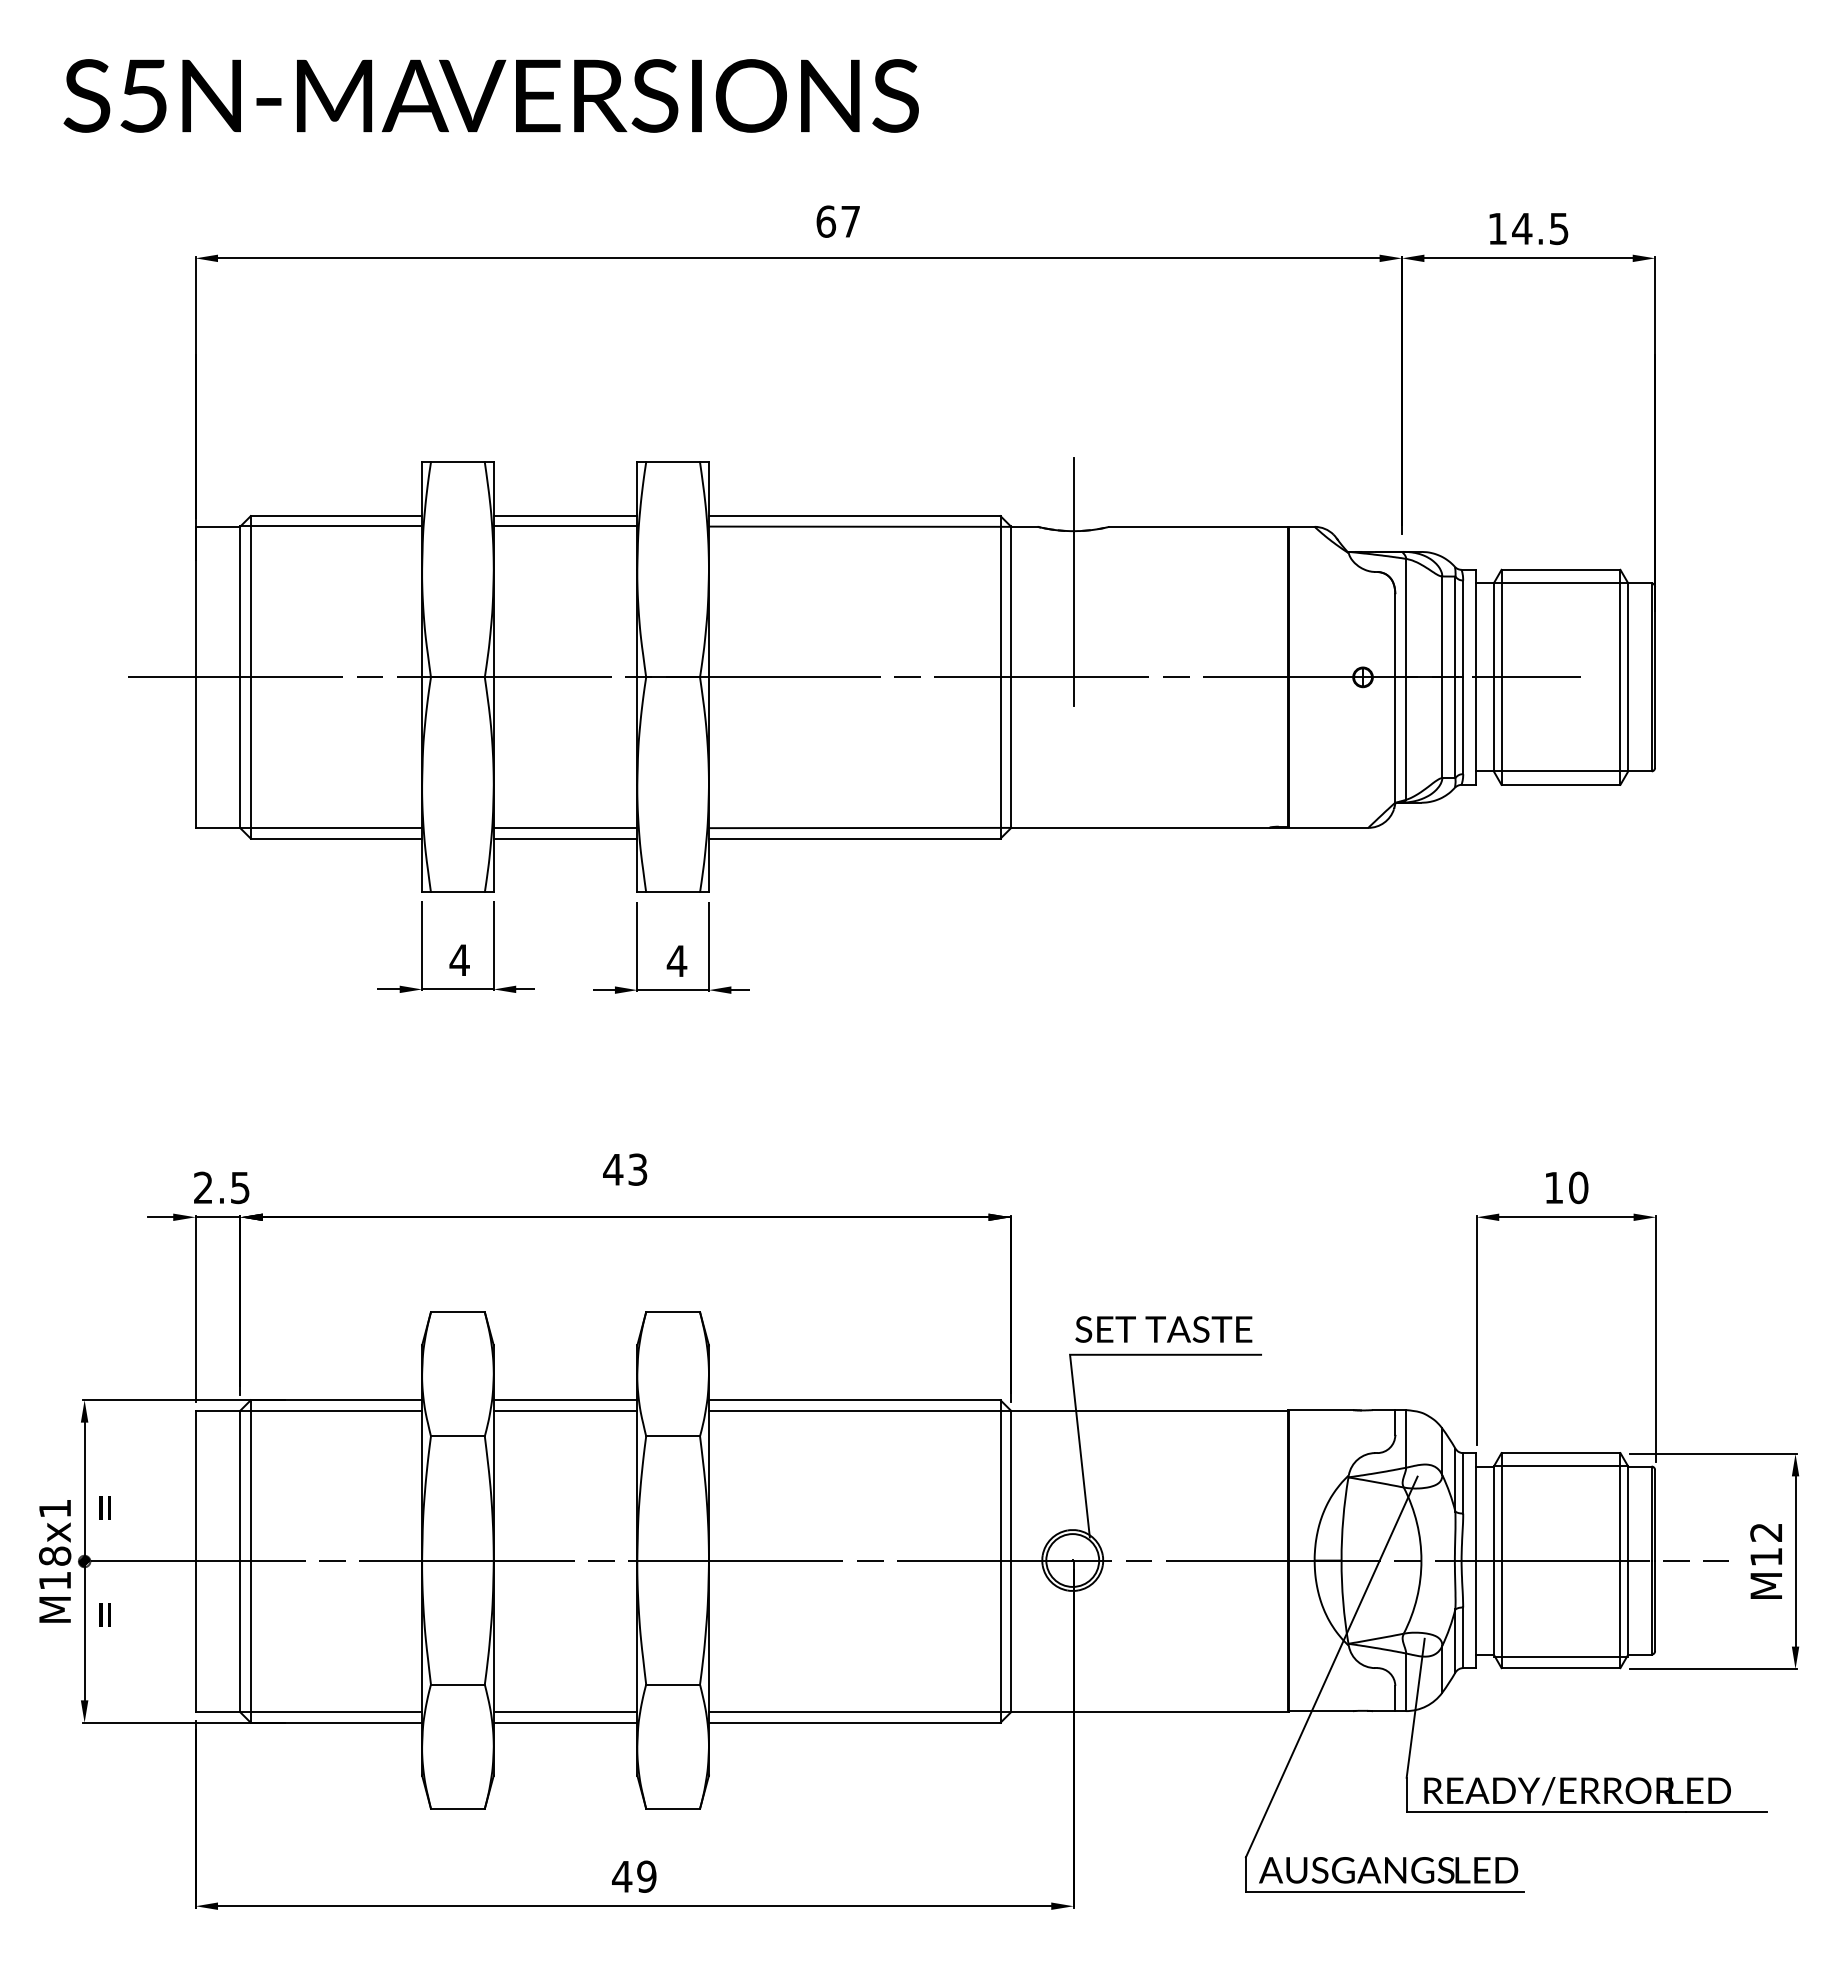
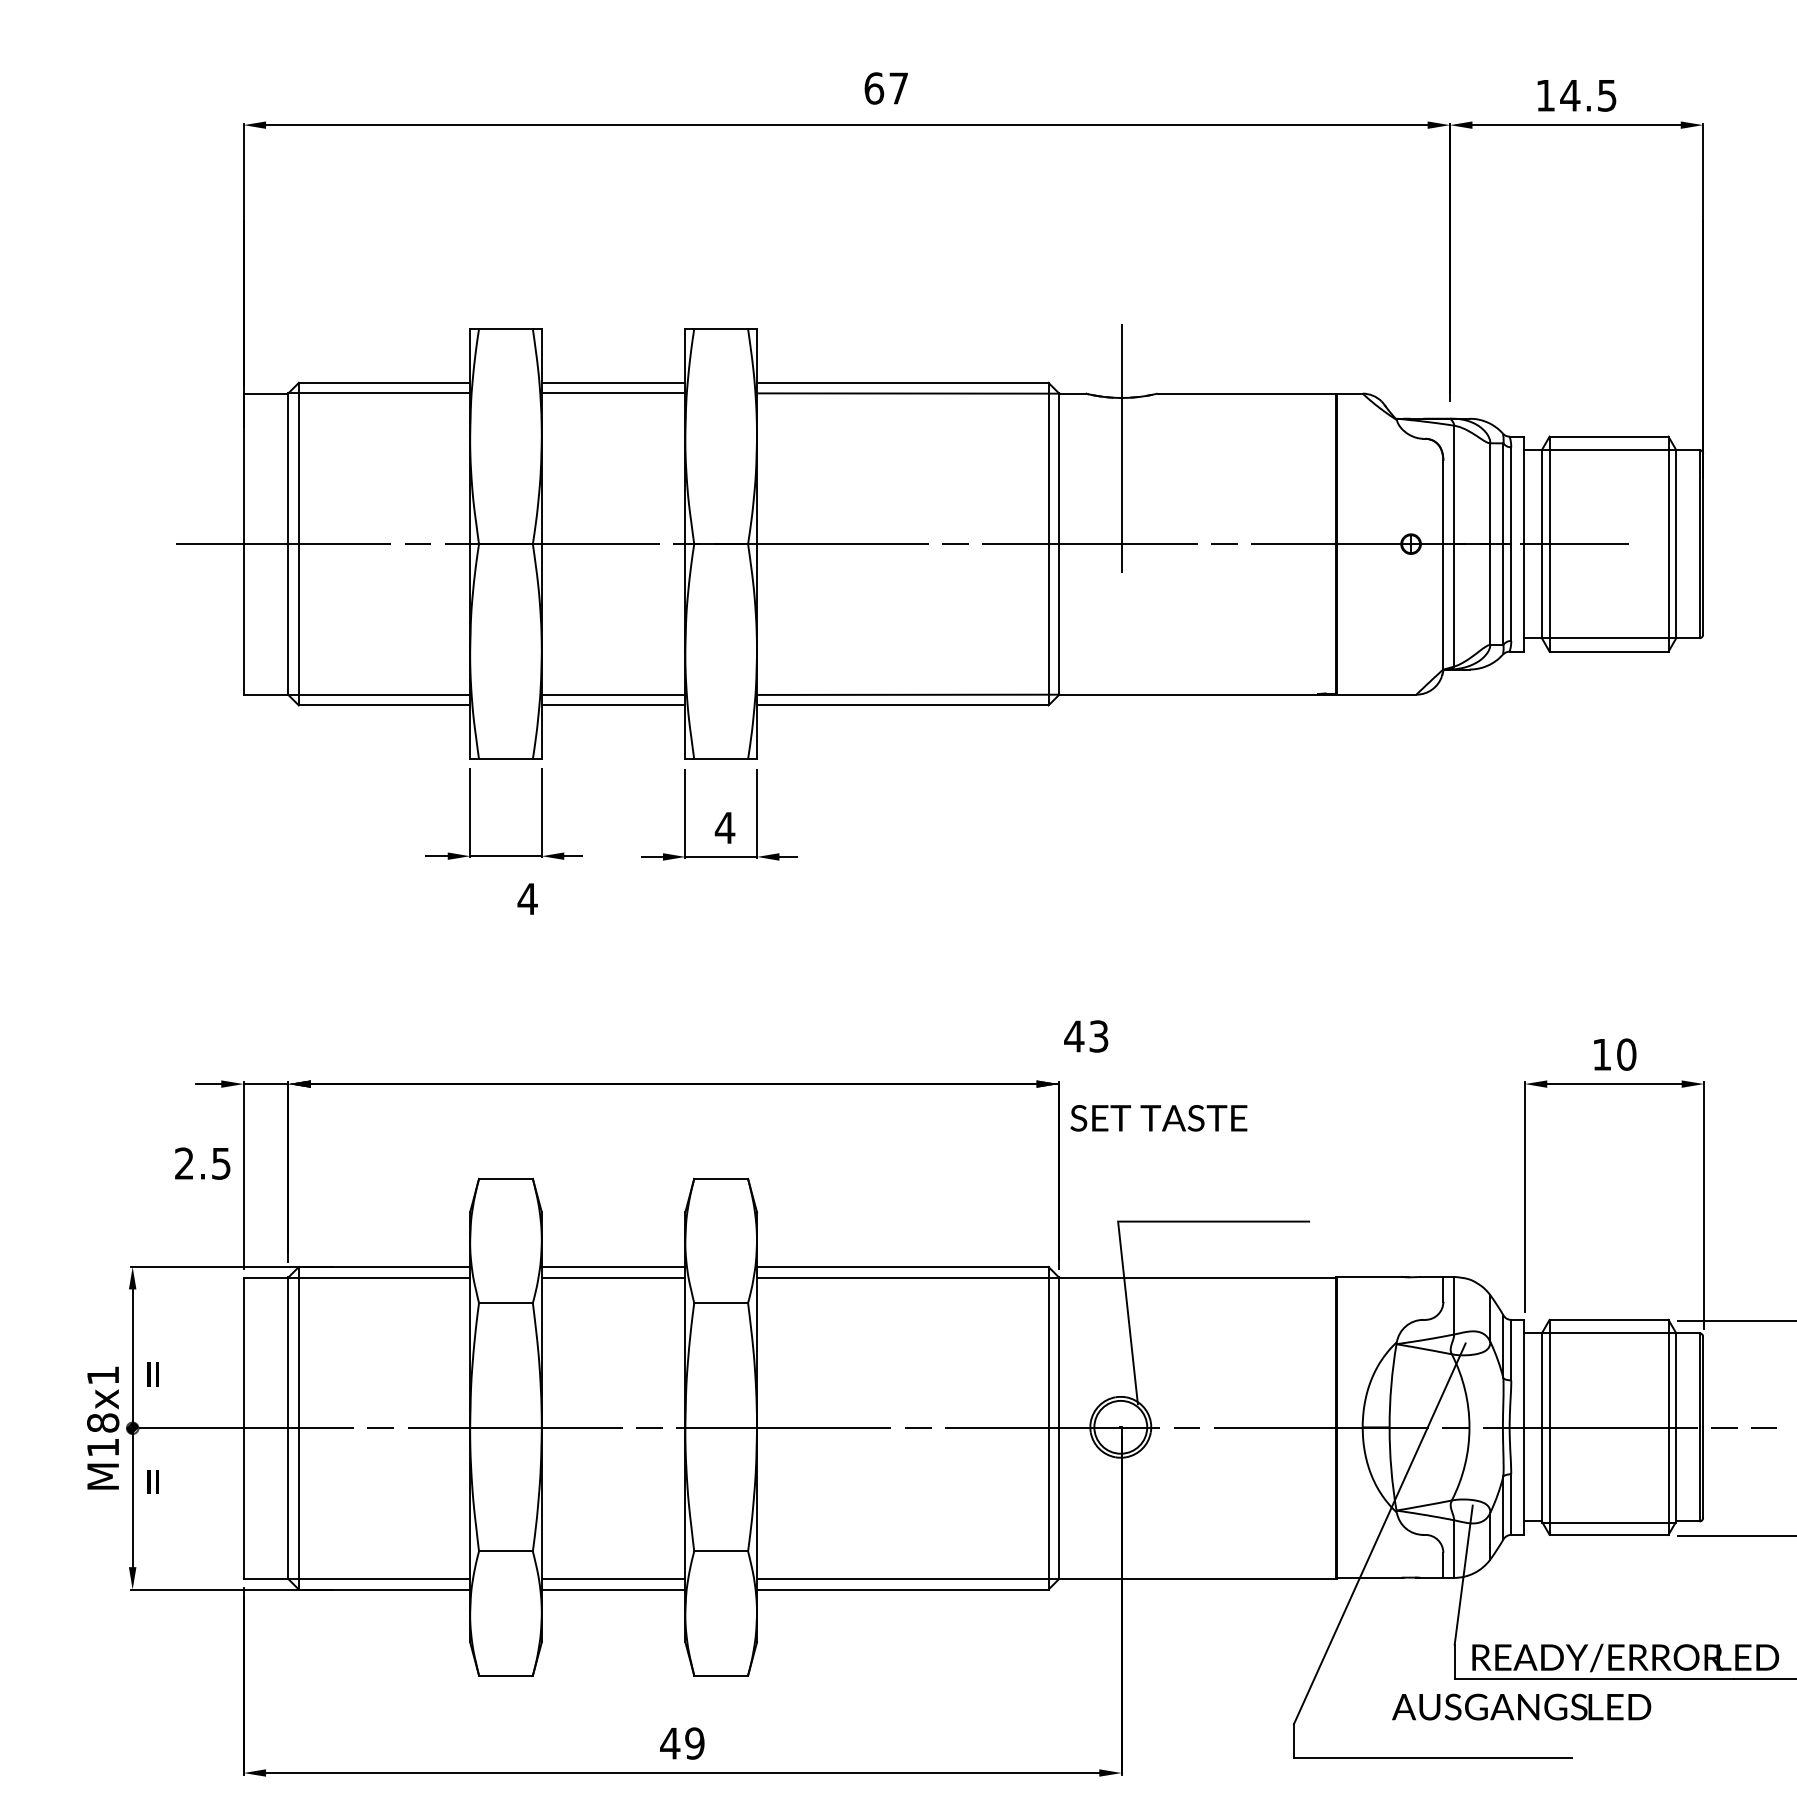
text: (459, 959) -> (527, 898), moved
text: (625, 1169) -> (1086, 1036), moved
text: (221, 1187) -> (202, 1163), moved
text: (1163, 1329) -> (1158, 1118), moved
text: (1388, 1870) -> (1521, 1707), moved

